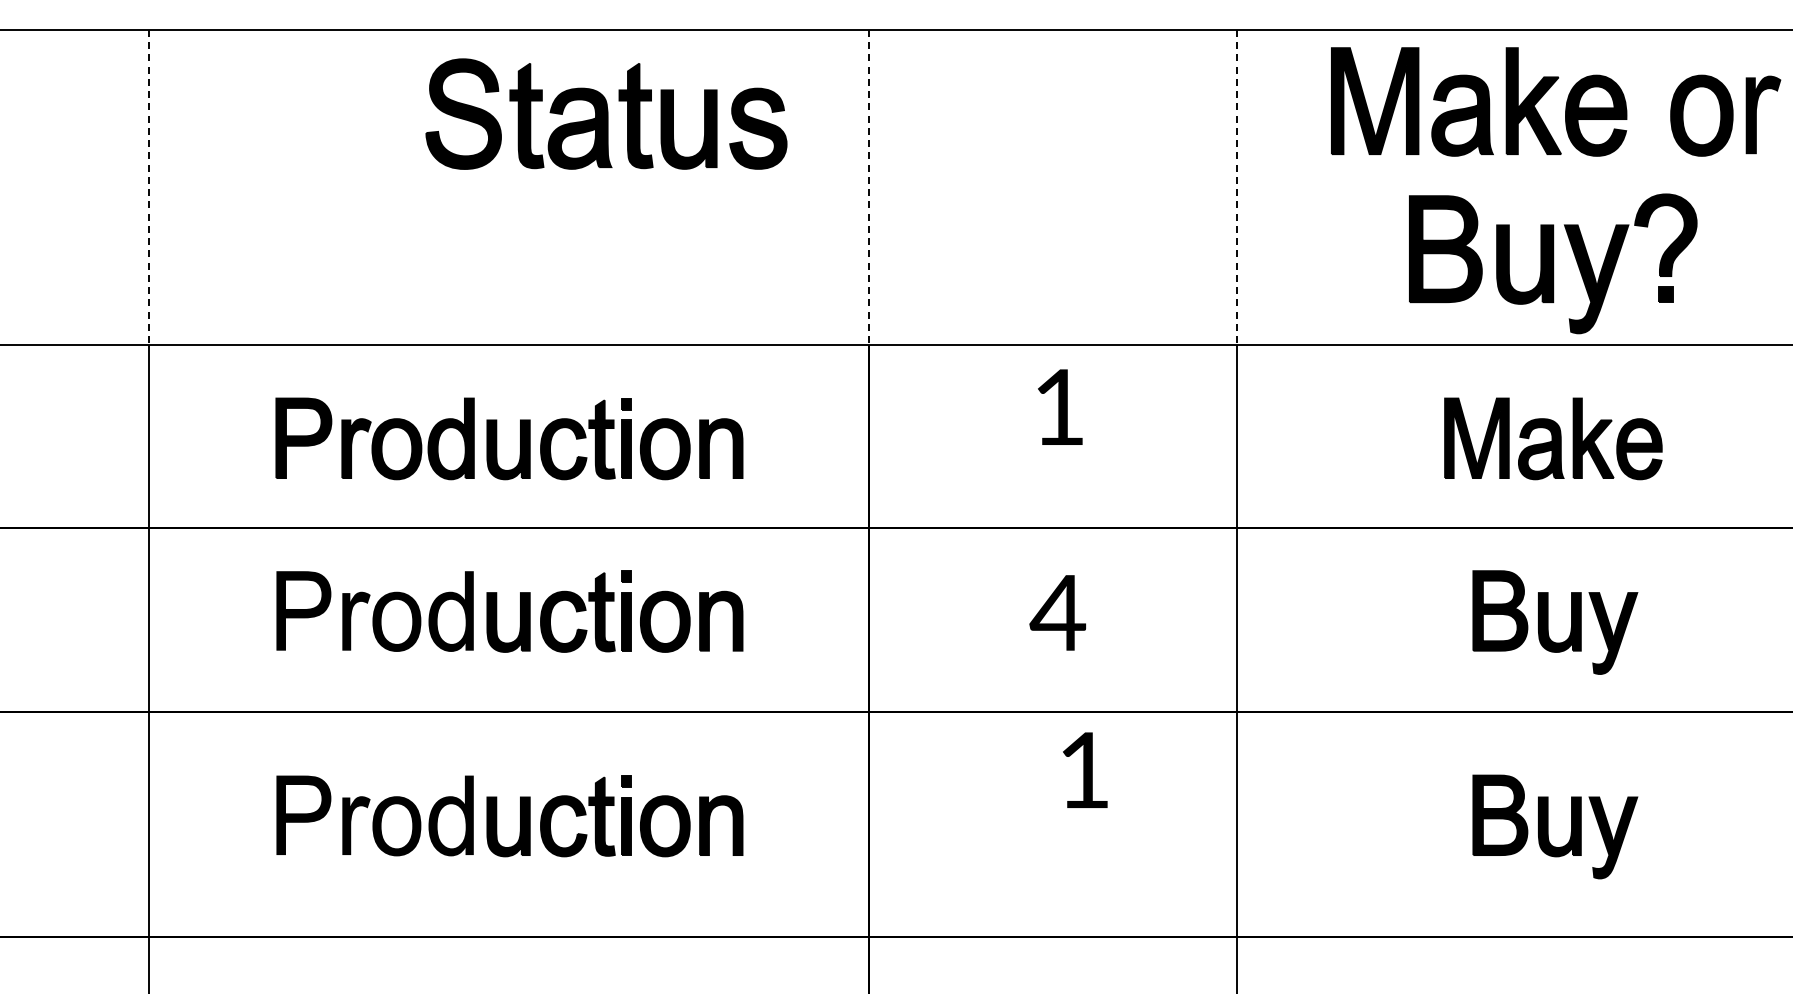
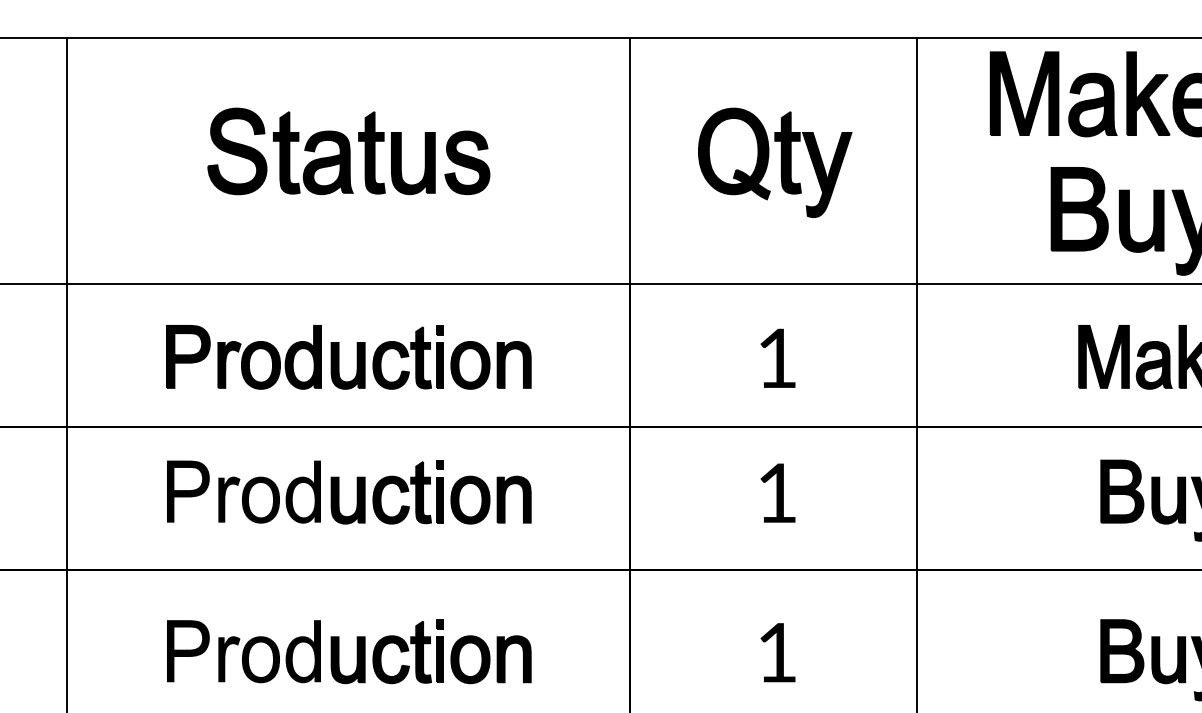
part: (606, 113) -> (348, 150), moved
line: (148, 187) -> (67, 161), dashed -> solid
line: (869, 187) -> (629, 161), dashed -> solid
line: (1237, 187) -> (917, 161), dashed -> solid
part: (1063, 189) -> (781, 162), added
text: (1060, 406) -> (778, 357), moved
text: (1057, 612) -> (776, 492), 4 -> 1
text: (1085, 769) -> (778, 652), moved

